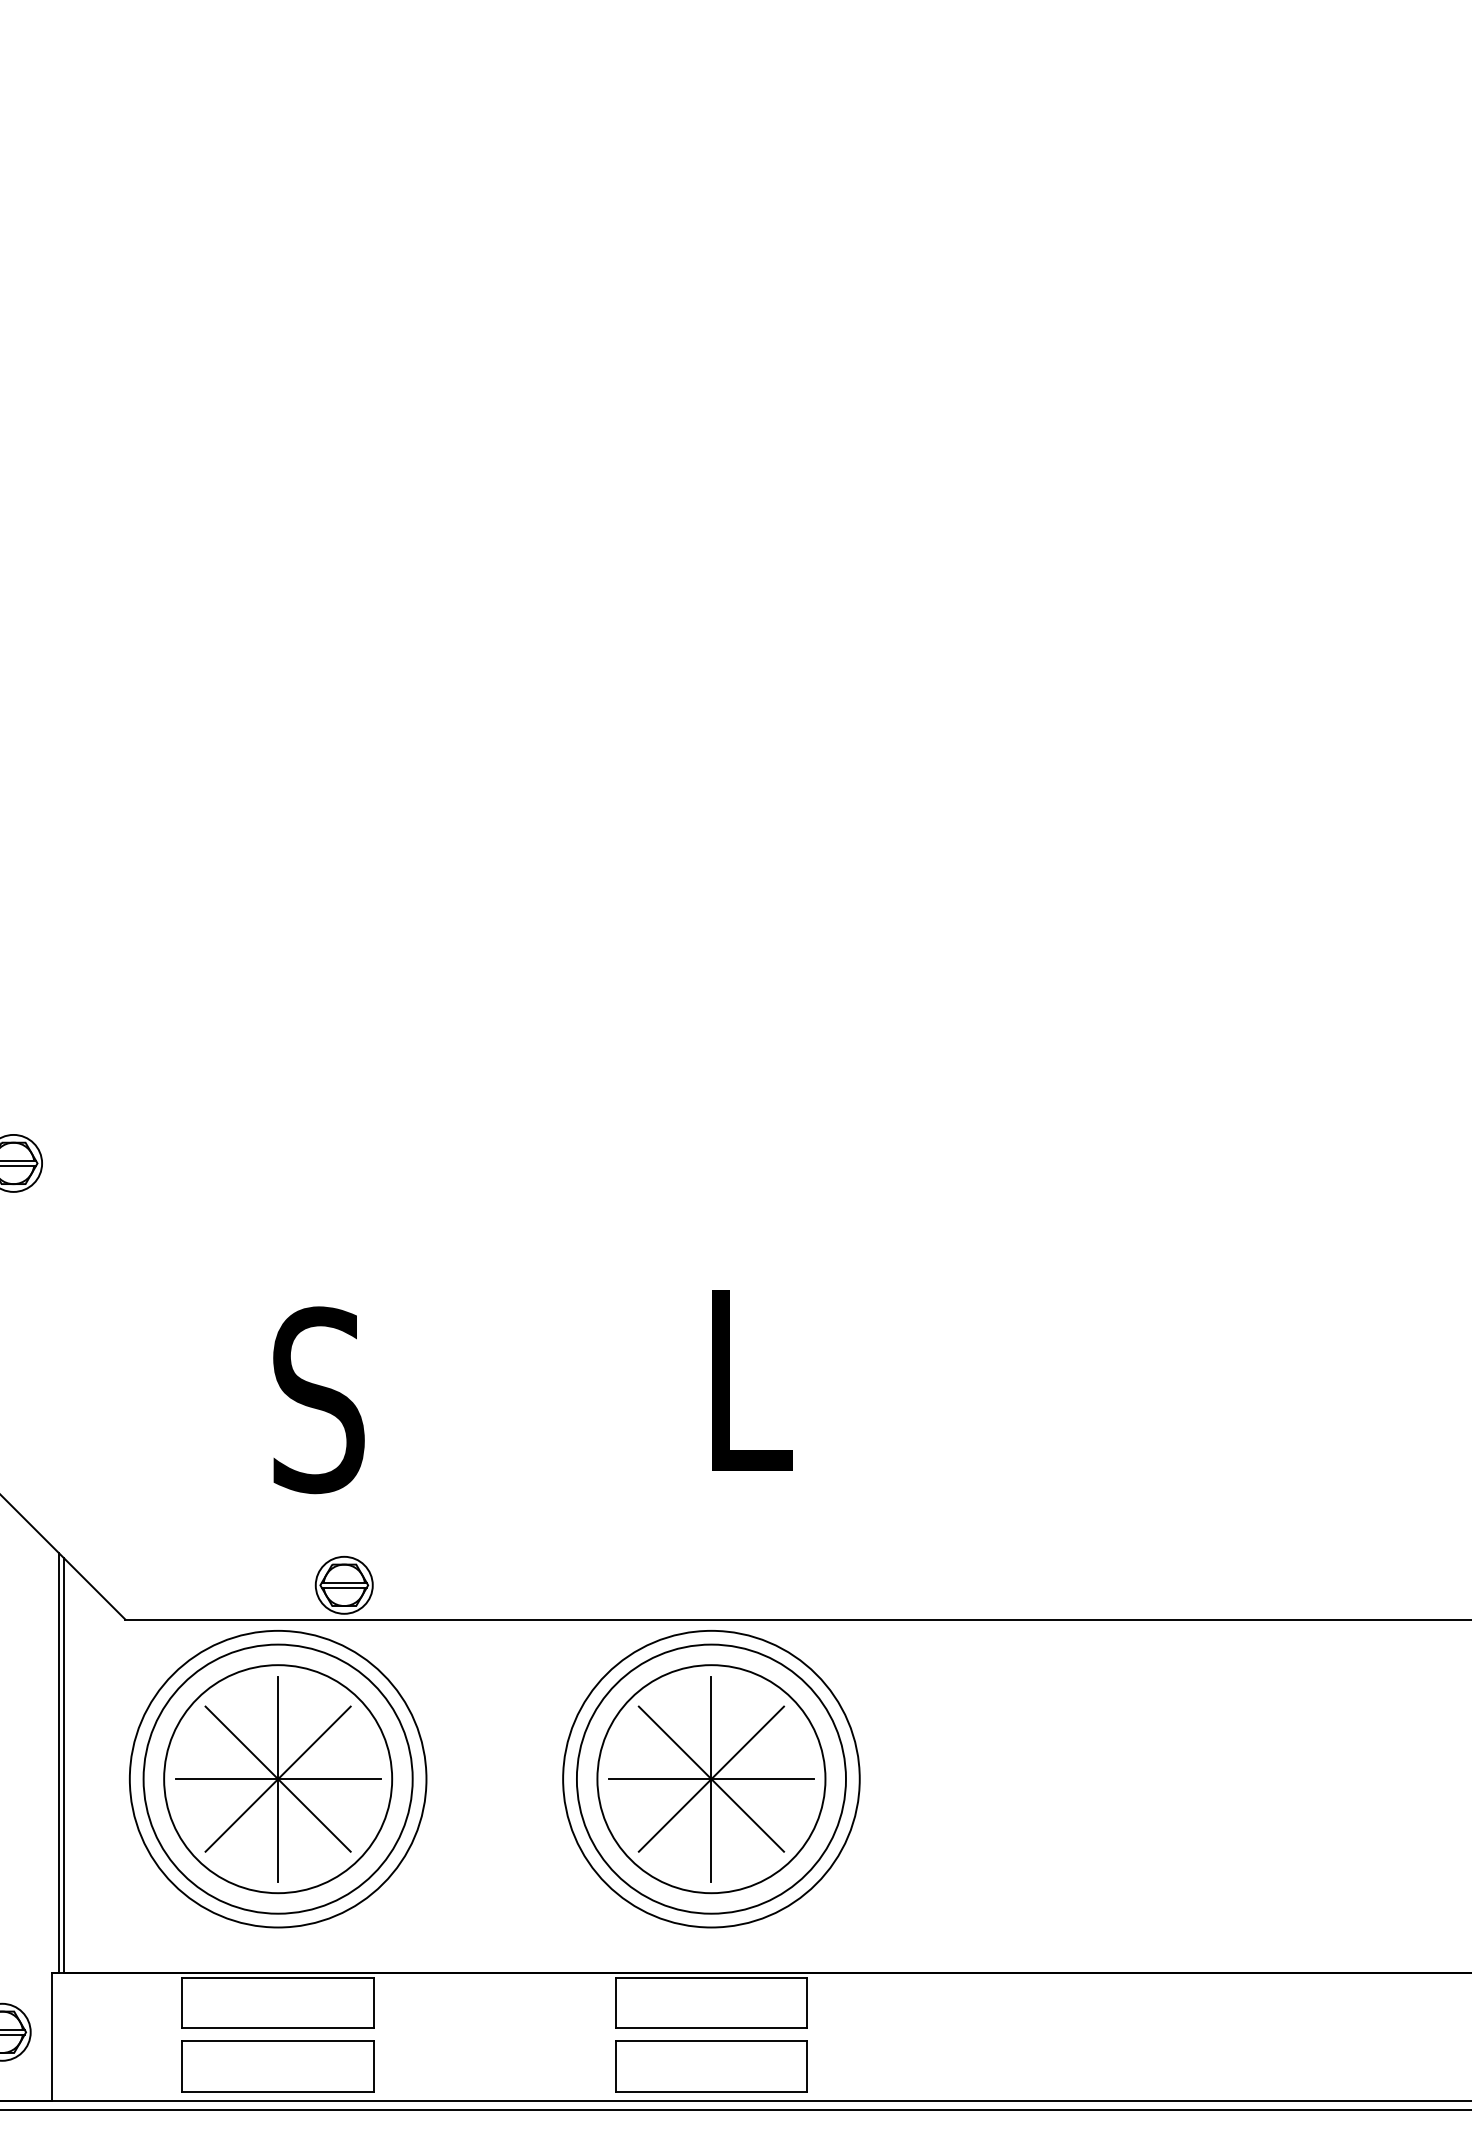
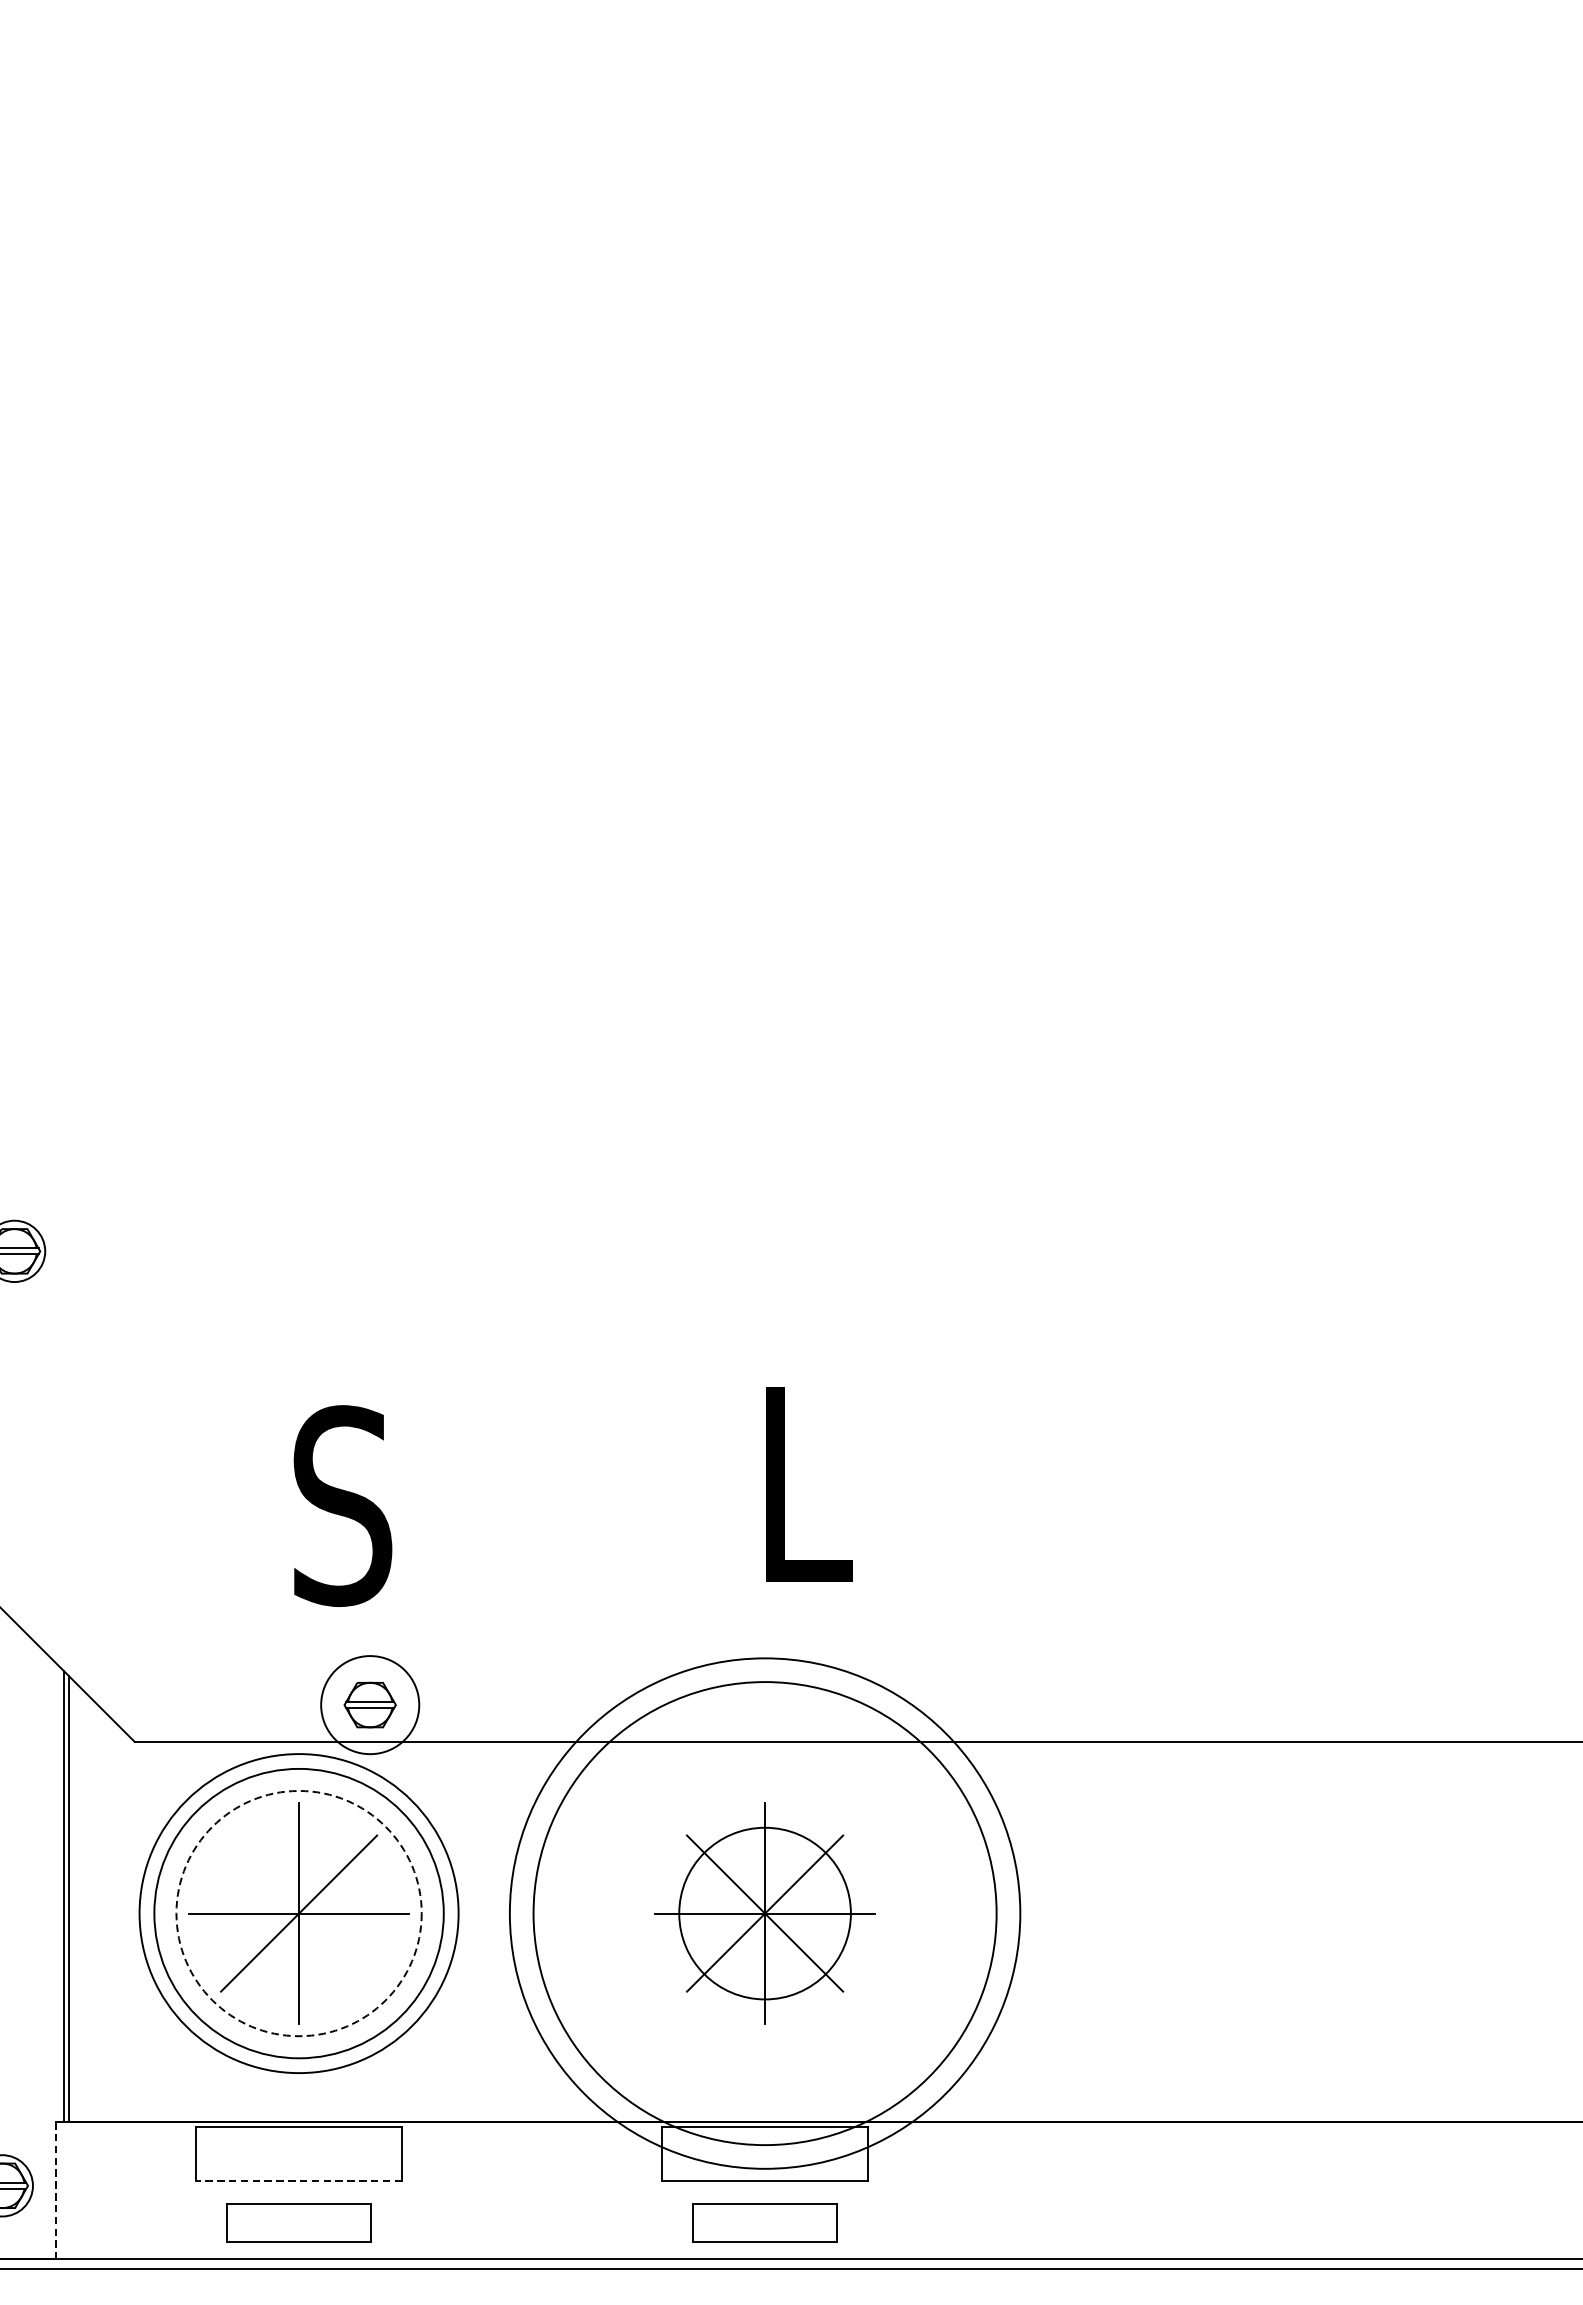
circle: (343, 1584) -> (369, 1704), size x1.6
line: (277, 1778) -> (298, 1912), removed
circle: (710, 1778) -> (764, 1912), size x1.6
circle: (711, 1778) -> (765, 1912), size x1.6
circle: (278, 1779) -> (299, 1913), solid -> dashed
circle: (711, 1779) -> (765, 1913), size x0.7
line: (278, 2027) -> (299, 2180), solid -> dashed
line: (52, 2036) -> (56, 2190), solid -> dashed
part: (277, 2066) -> (298, 2222), size x0.7
part: (711, 2066) -> (765, 2222), size x0.7

